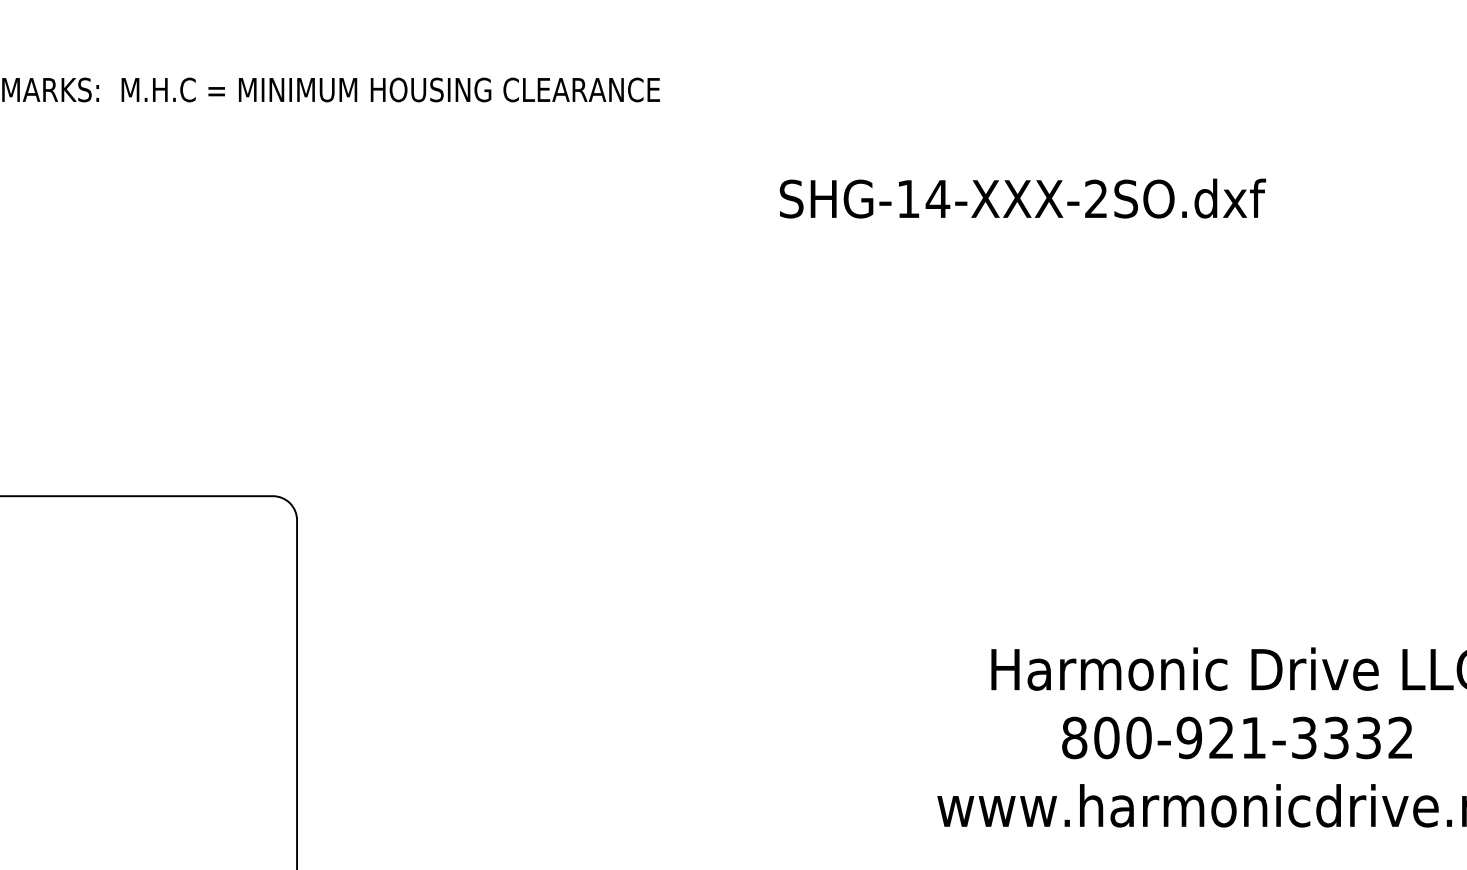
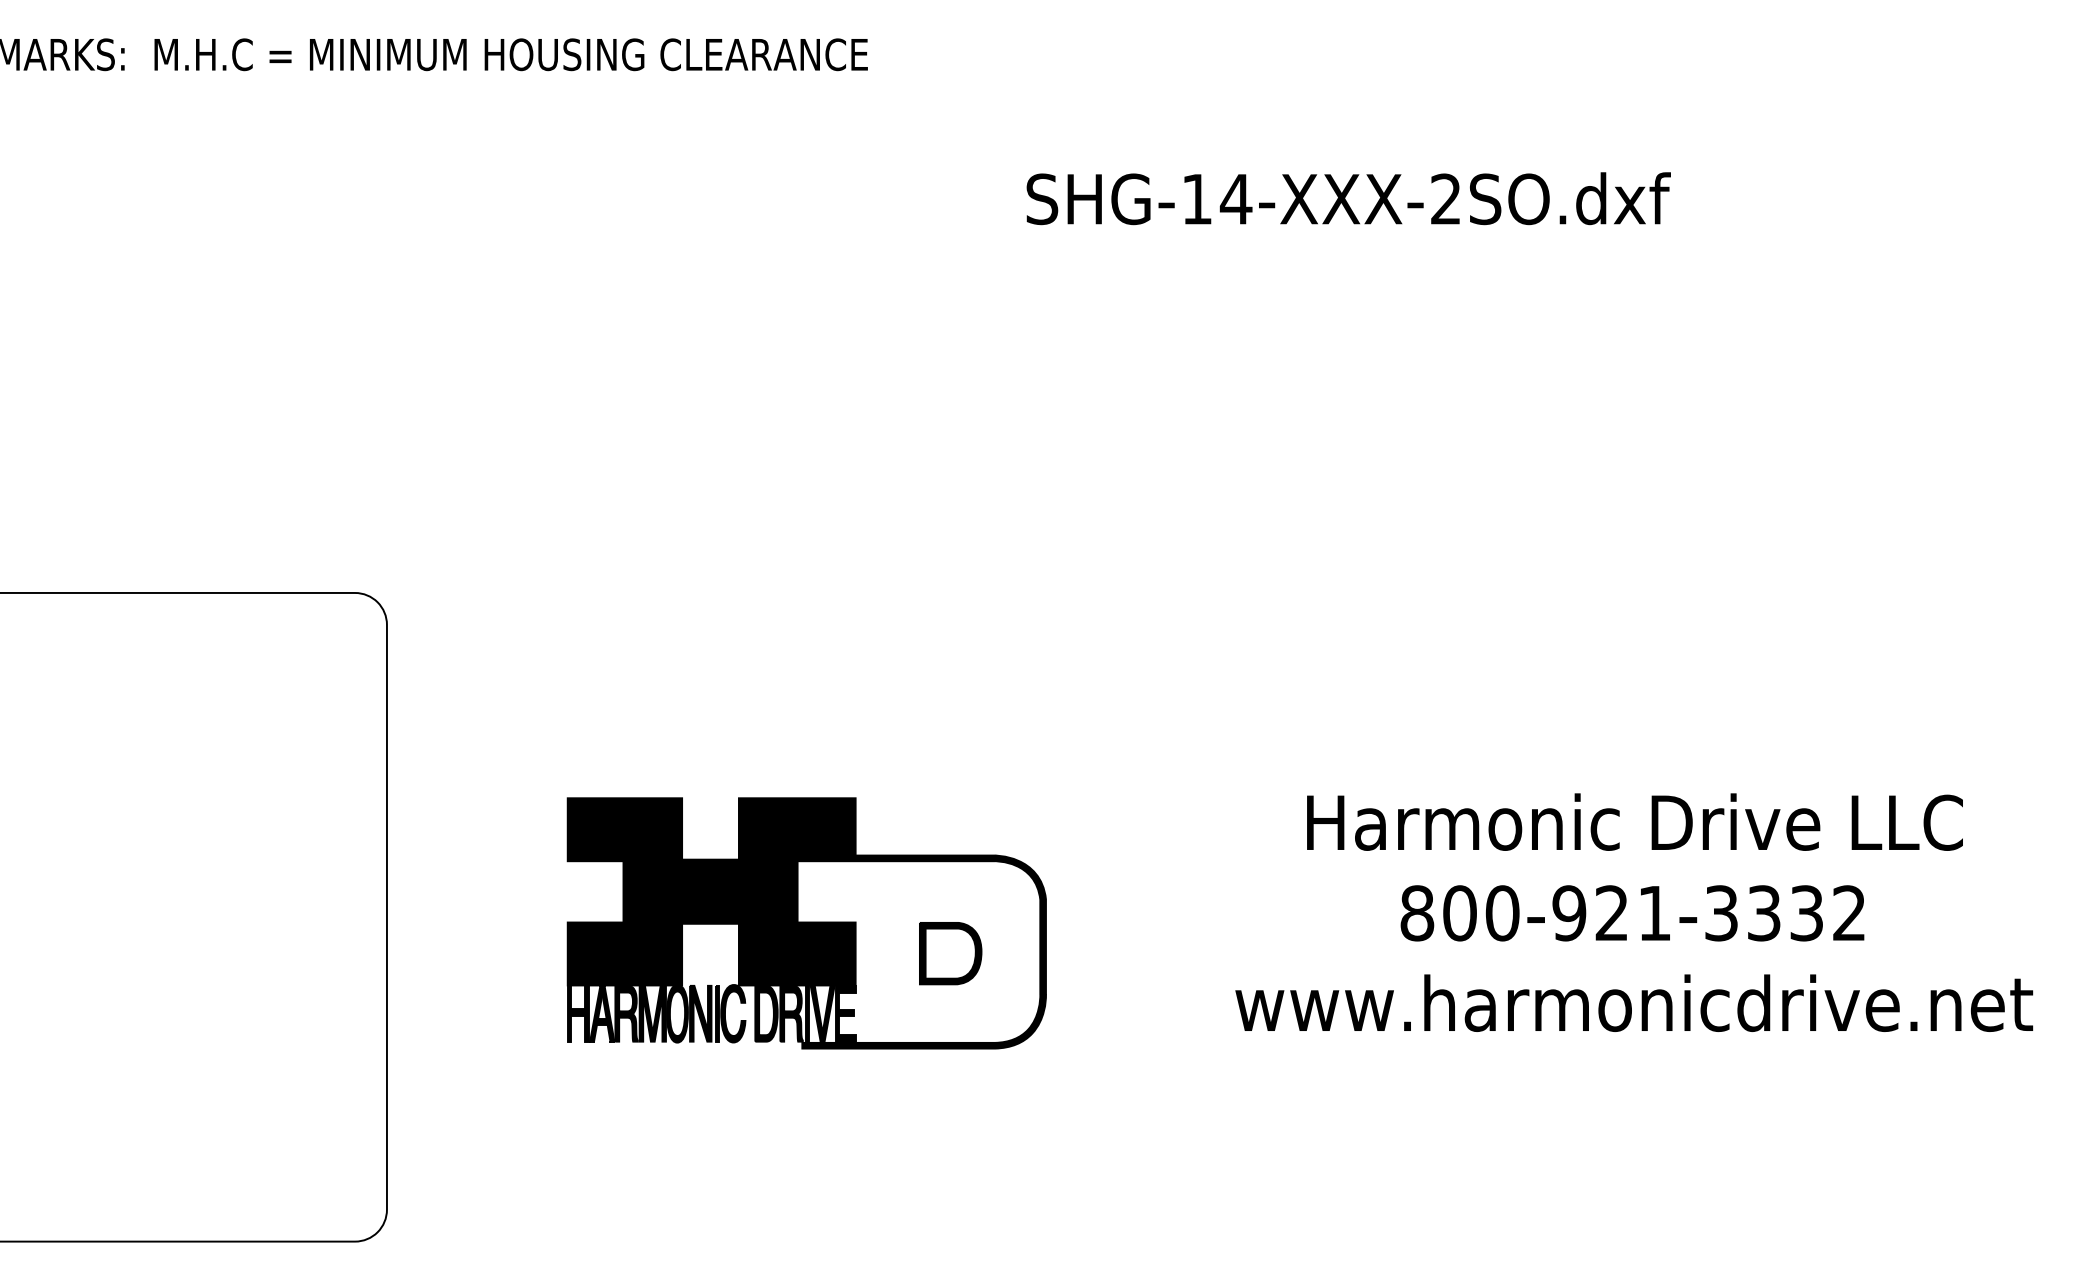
part: (613, 745) -> (806, 923), added

